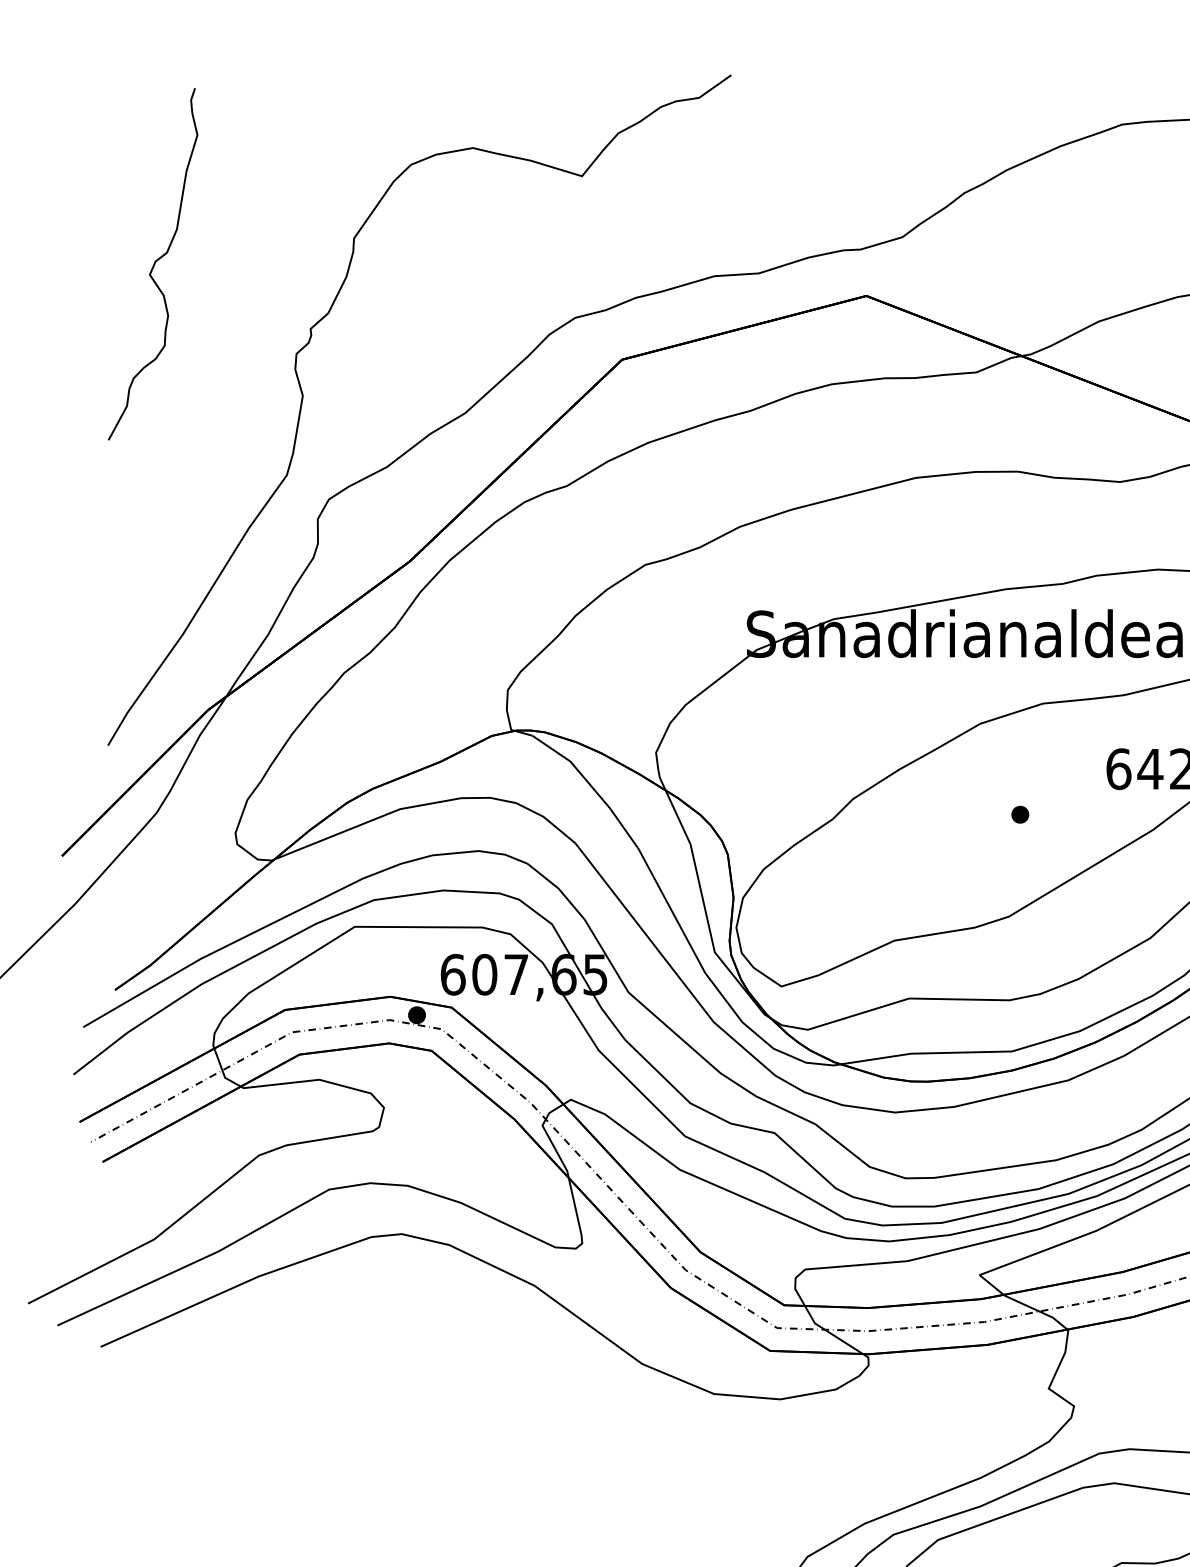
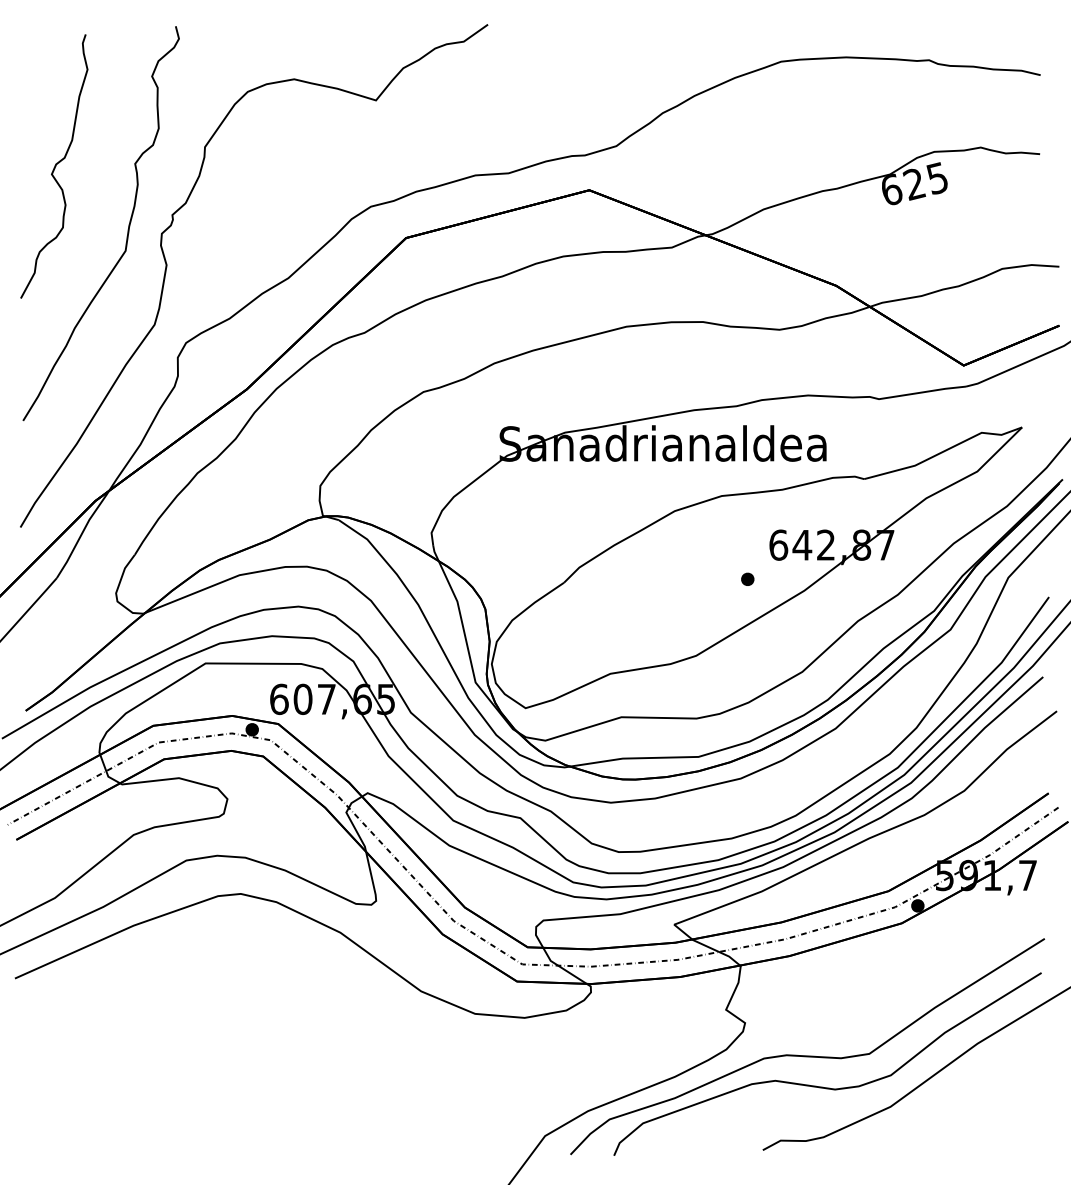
curve: (250, 348) -> (127, 229), added
part: (1019, 813) -> (747, 578), moved

